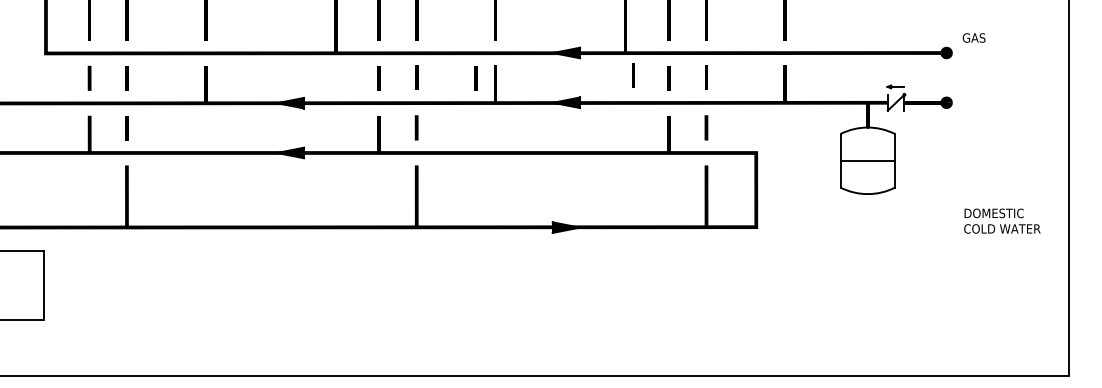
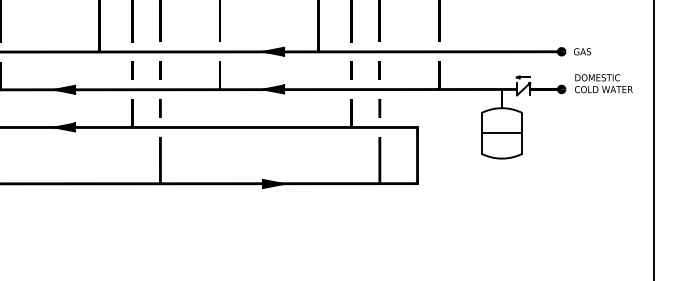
text: (973, 37) -> (582, 51), moved
line: (633, 75) -> (324, 68), removed
line: (475, 78) -> (204, 71), removed
text: (1002, 220) -> (603, 83), moved

